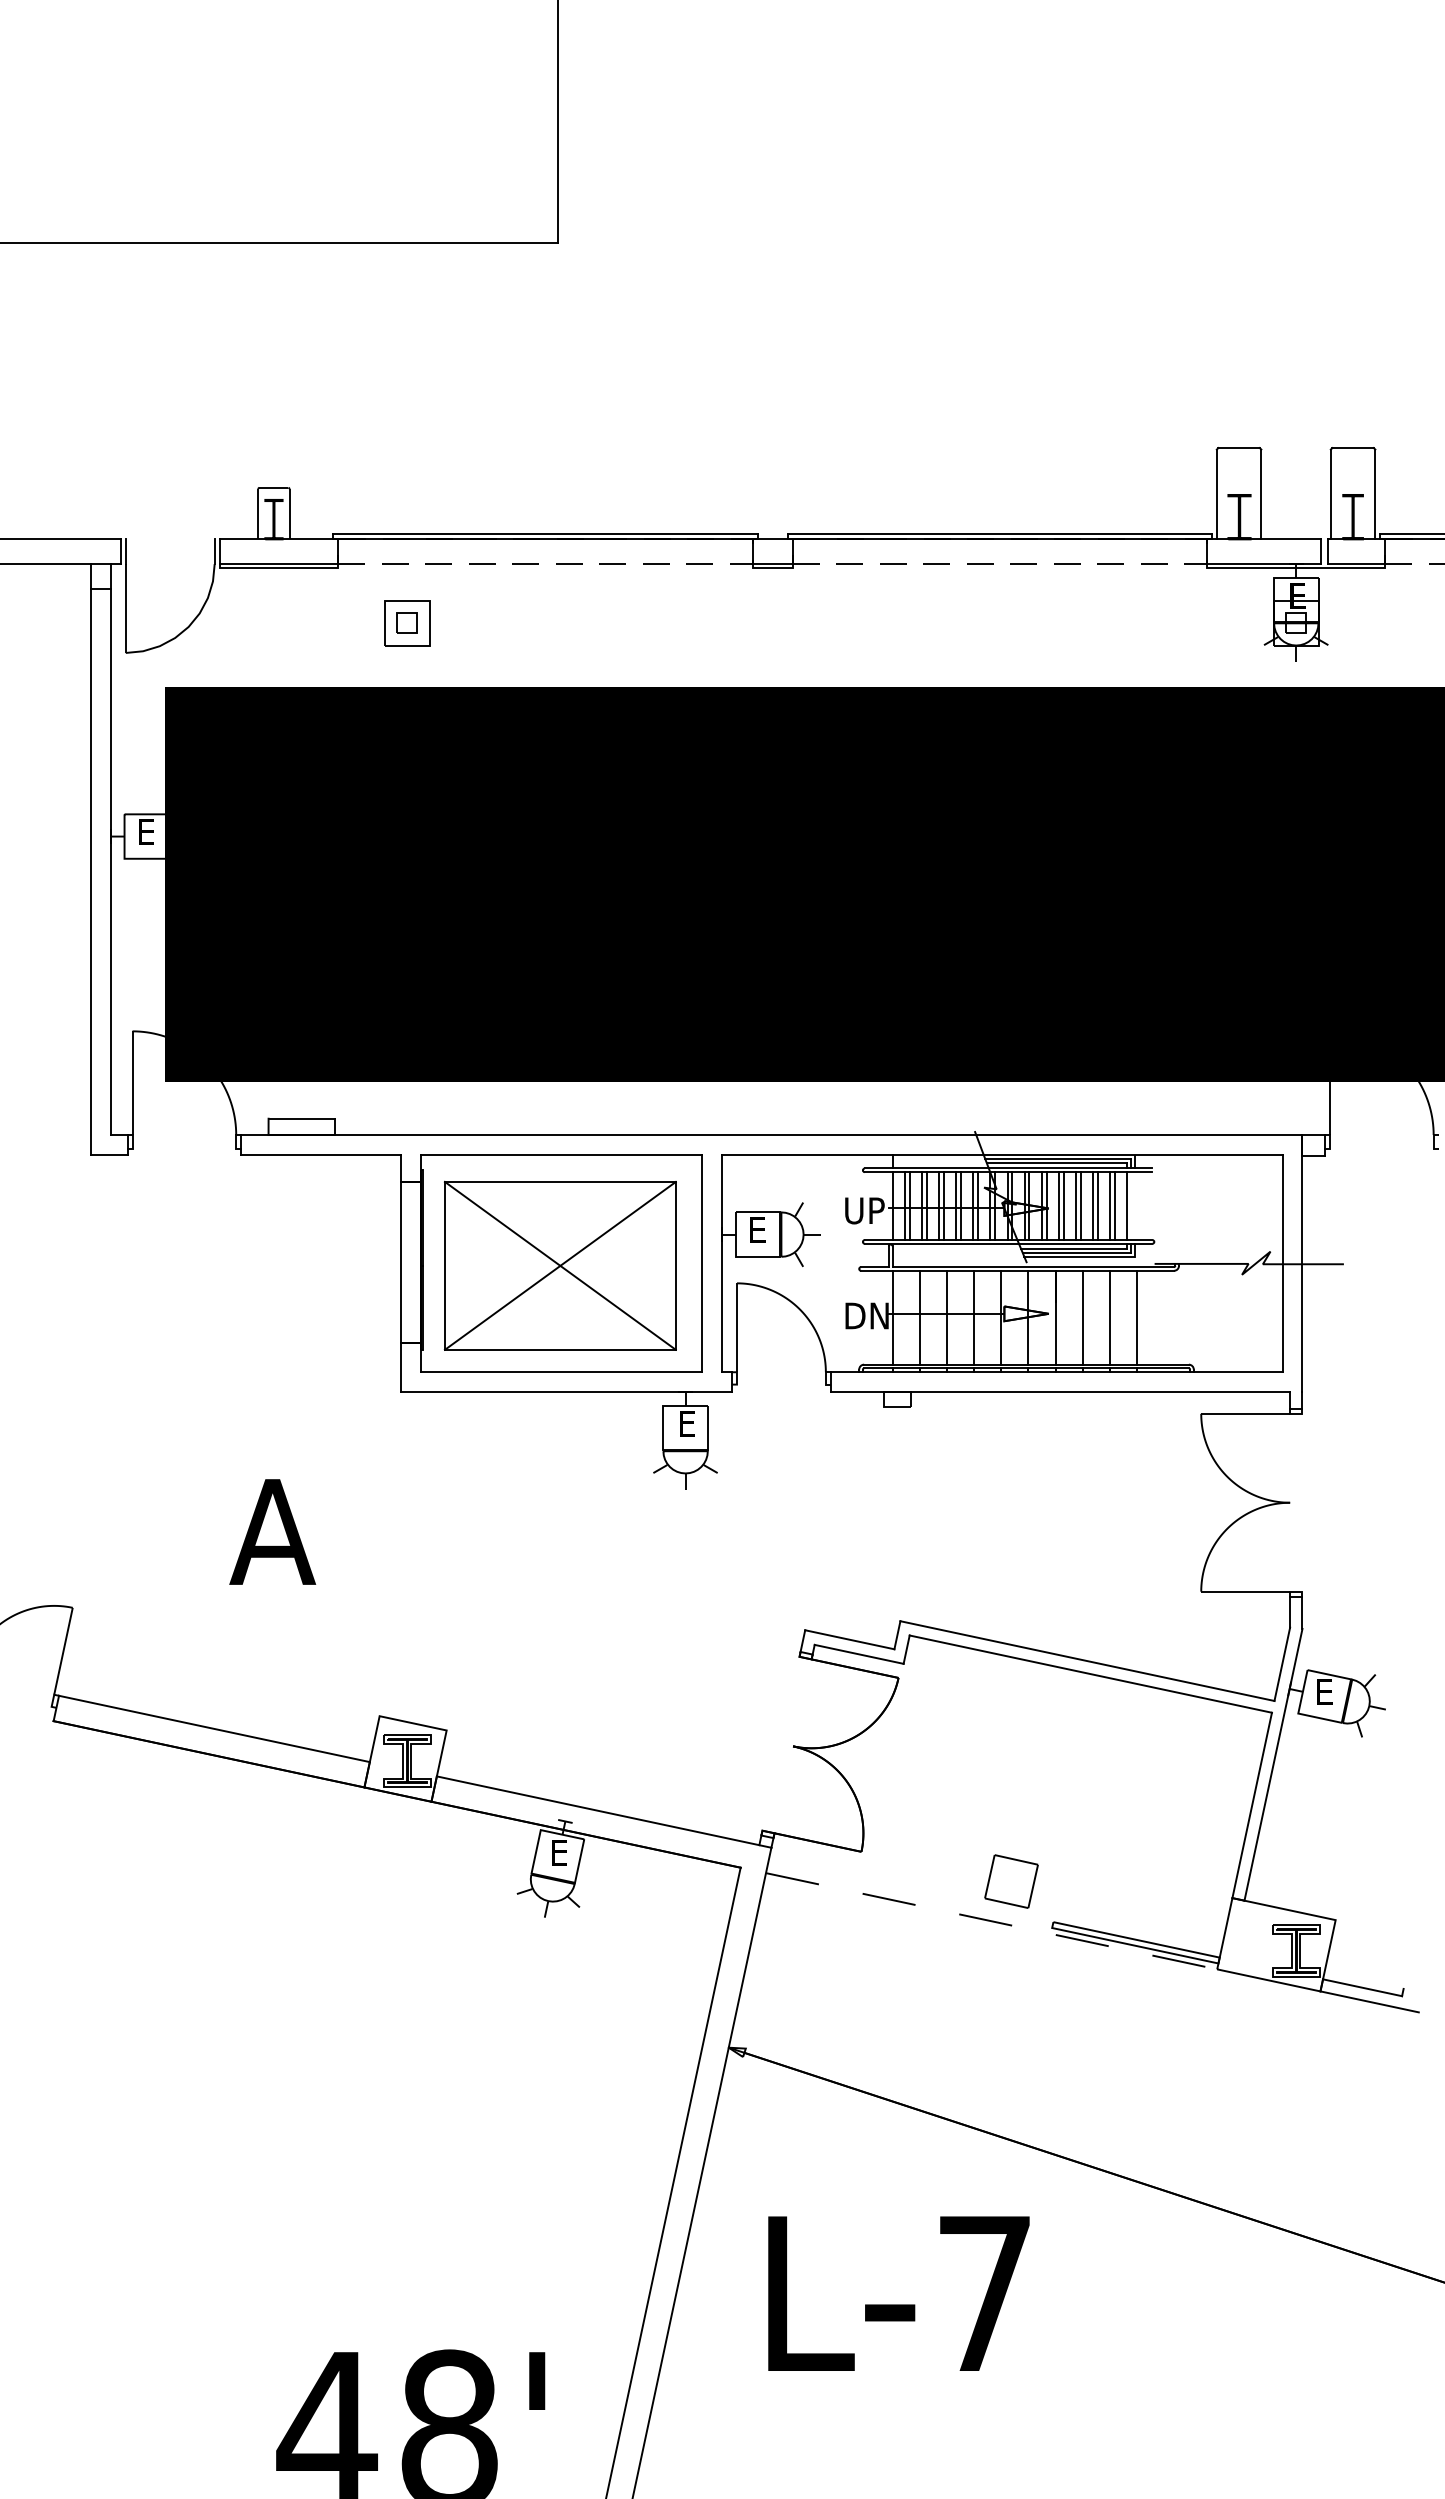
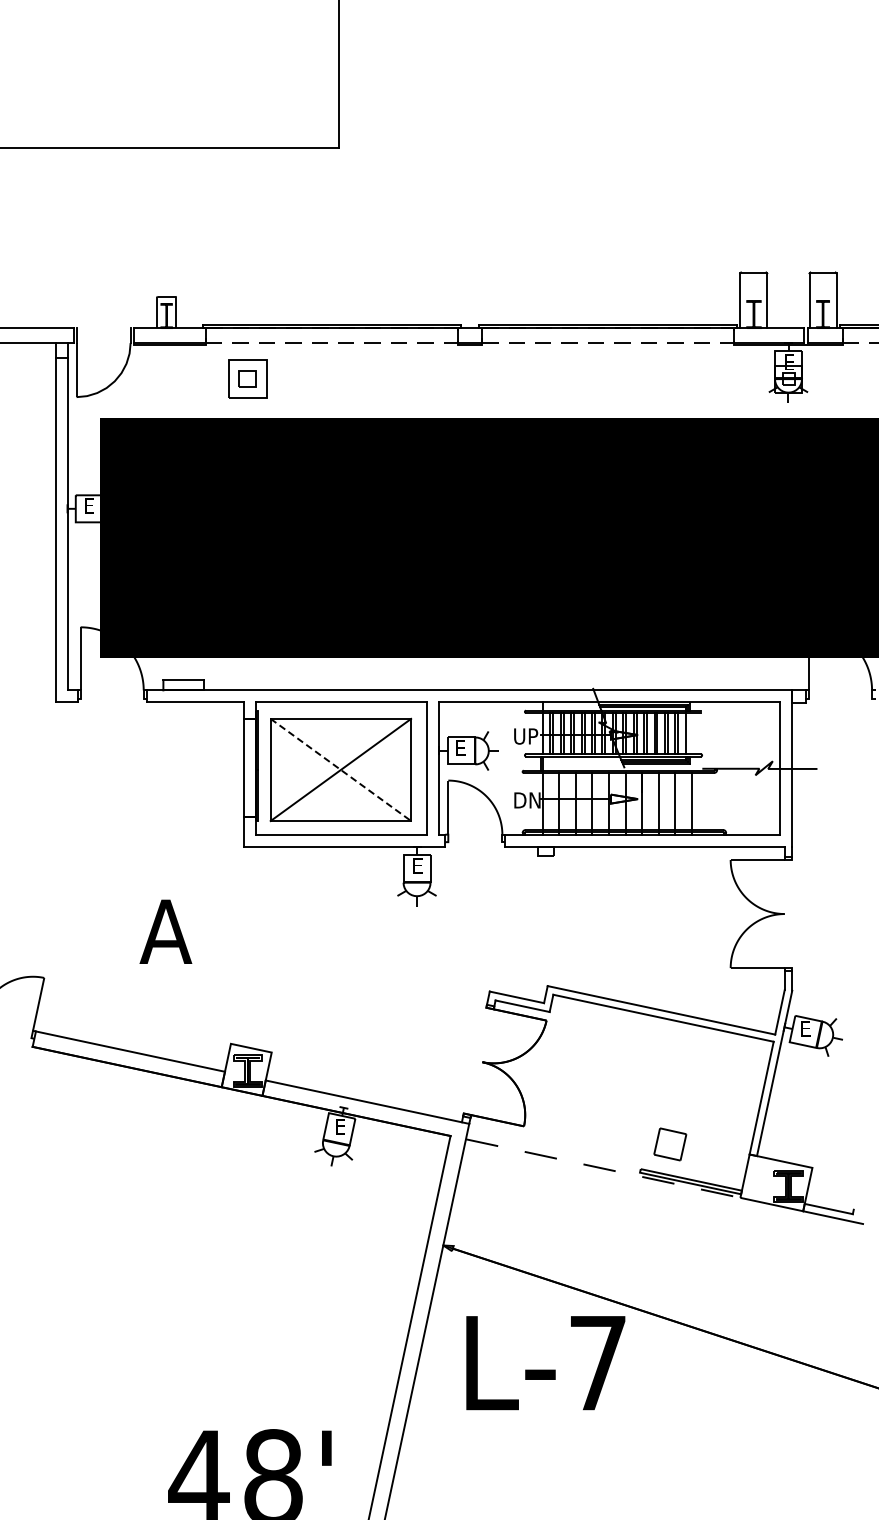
part: (406, 623) -> (247, 379), size x1.4
line: (559, 1265) -> (340, 769), solid -> dashed
part: (1011, 1881) -> (670, 1144), moved
text: (898, 2294) -> (545, 1363), moved

